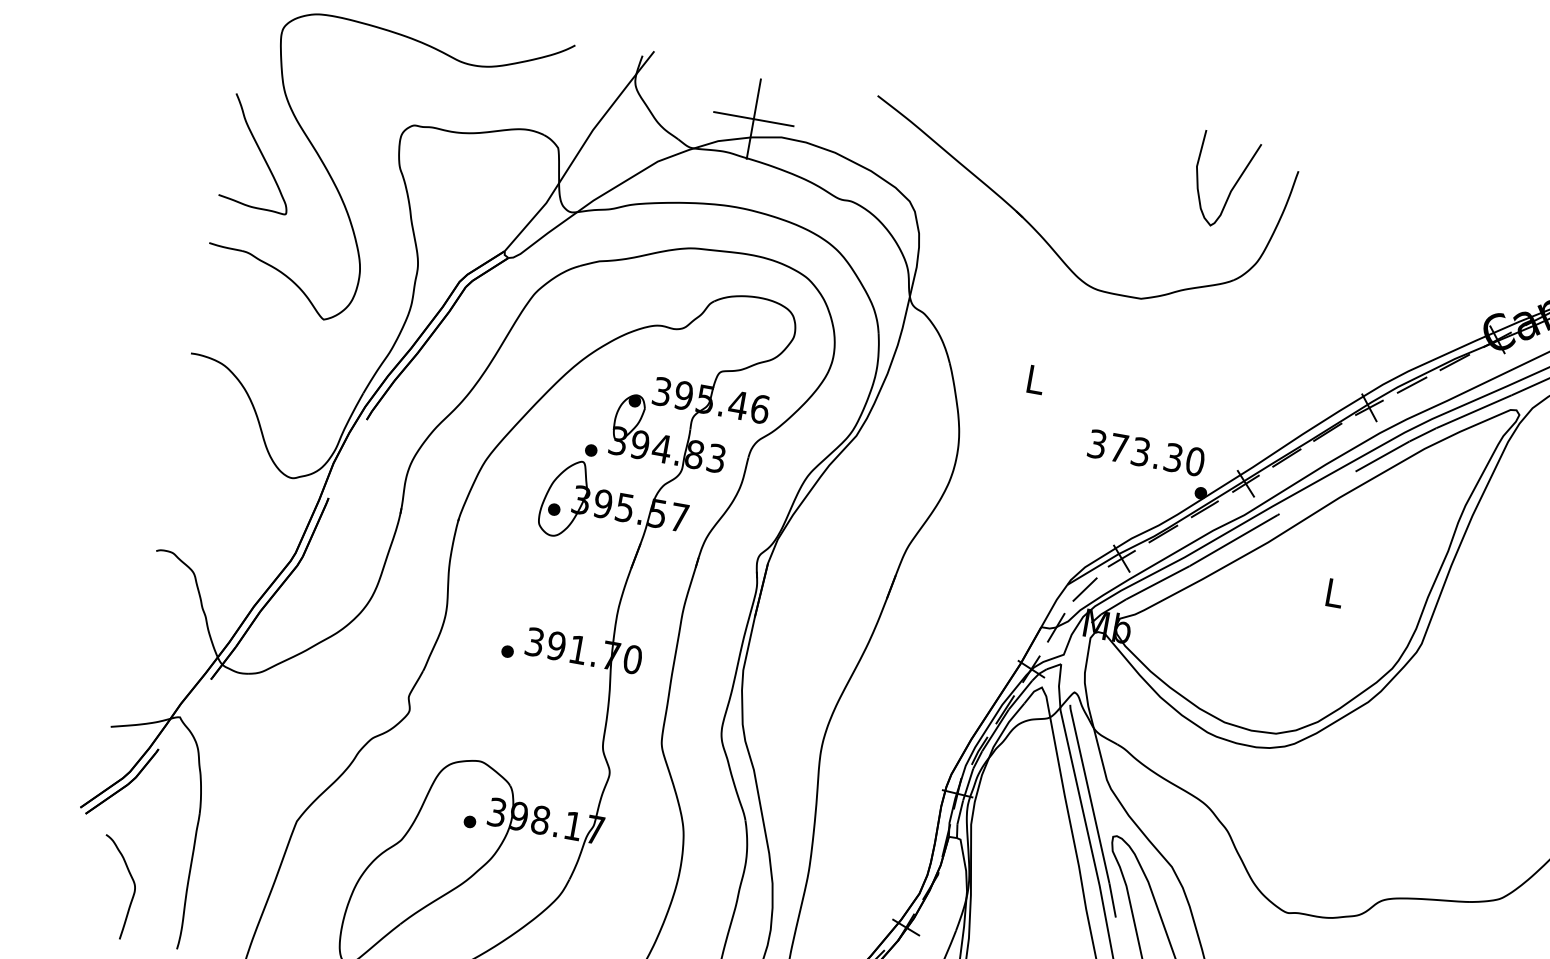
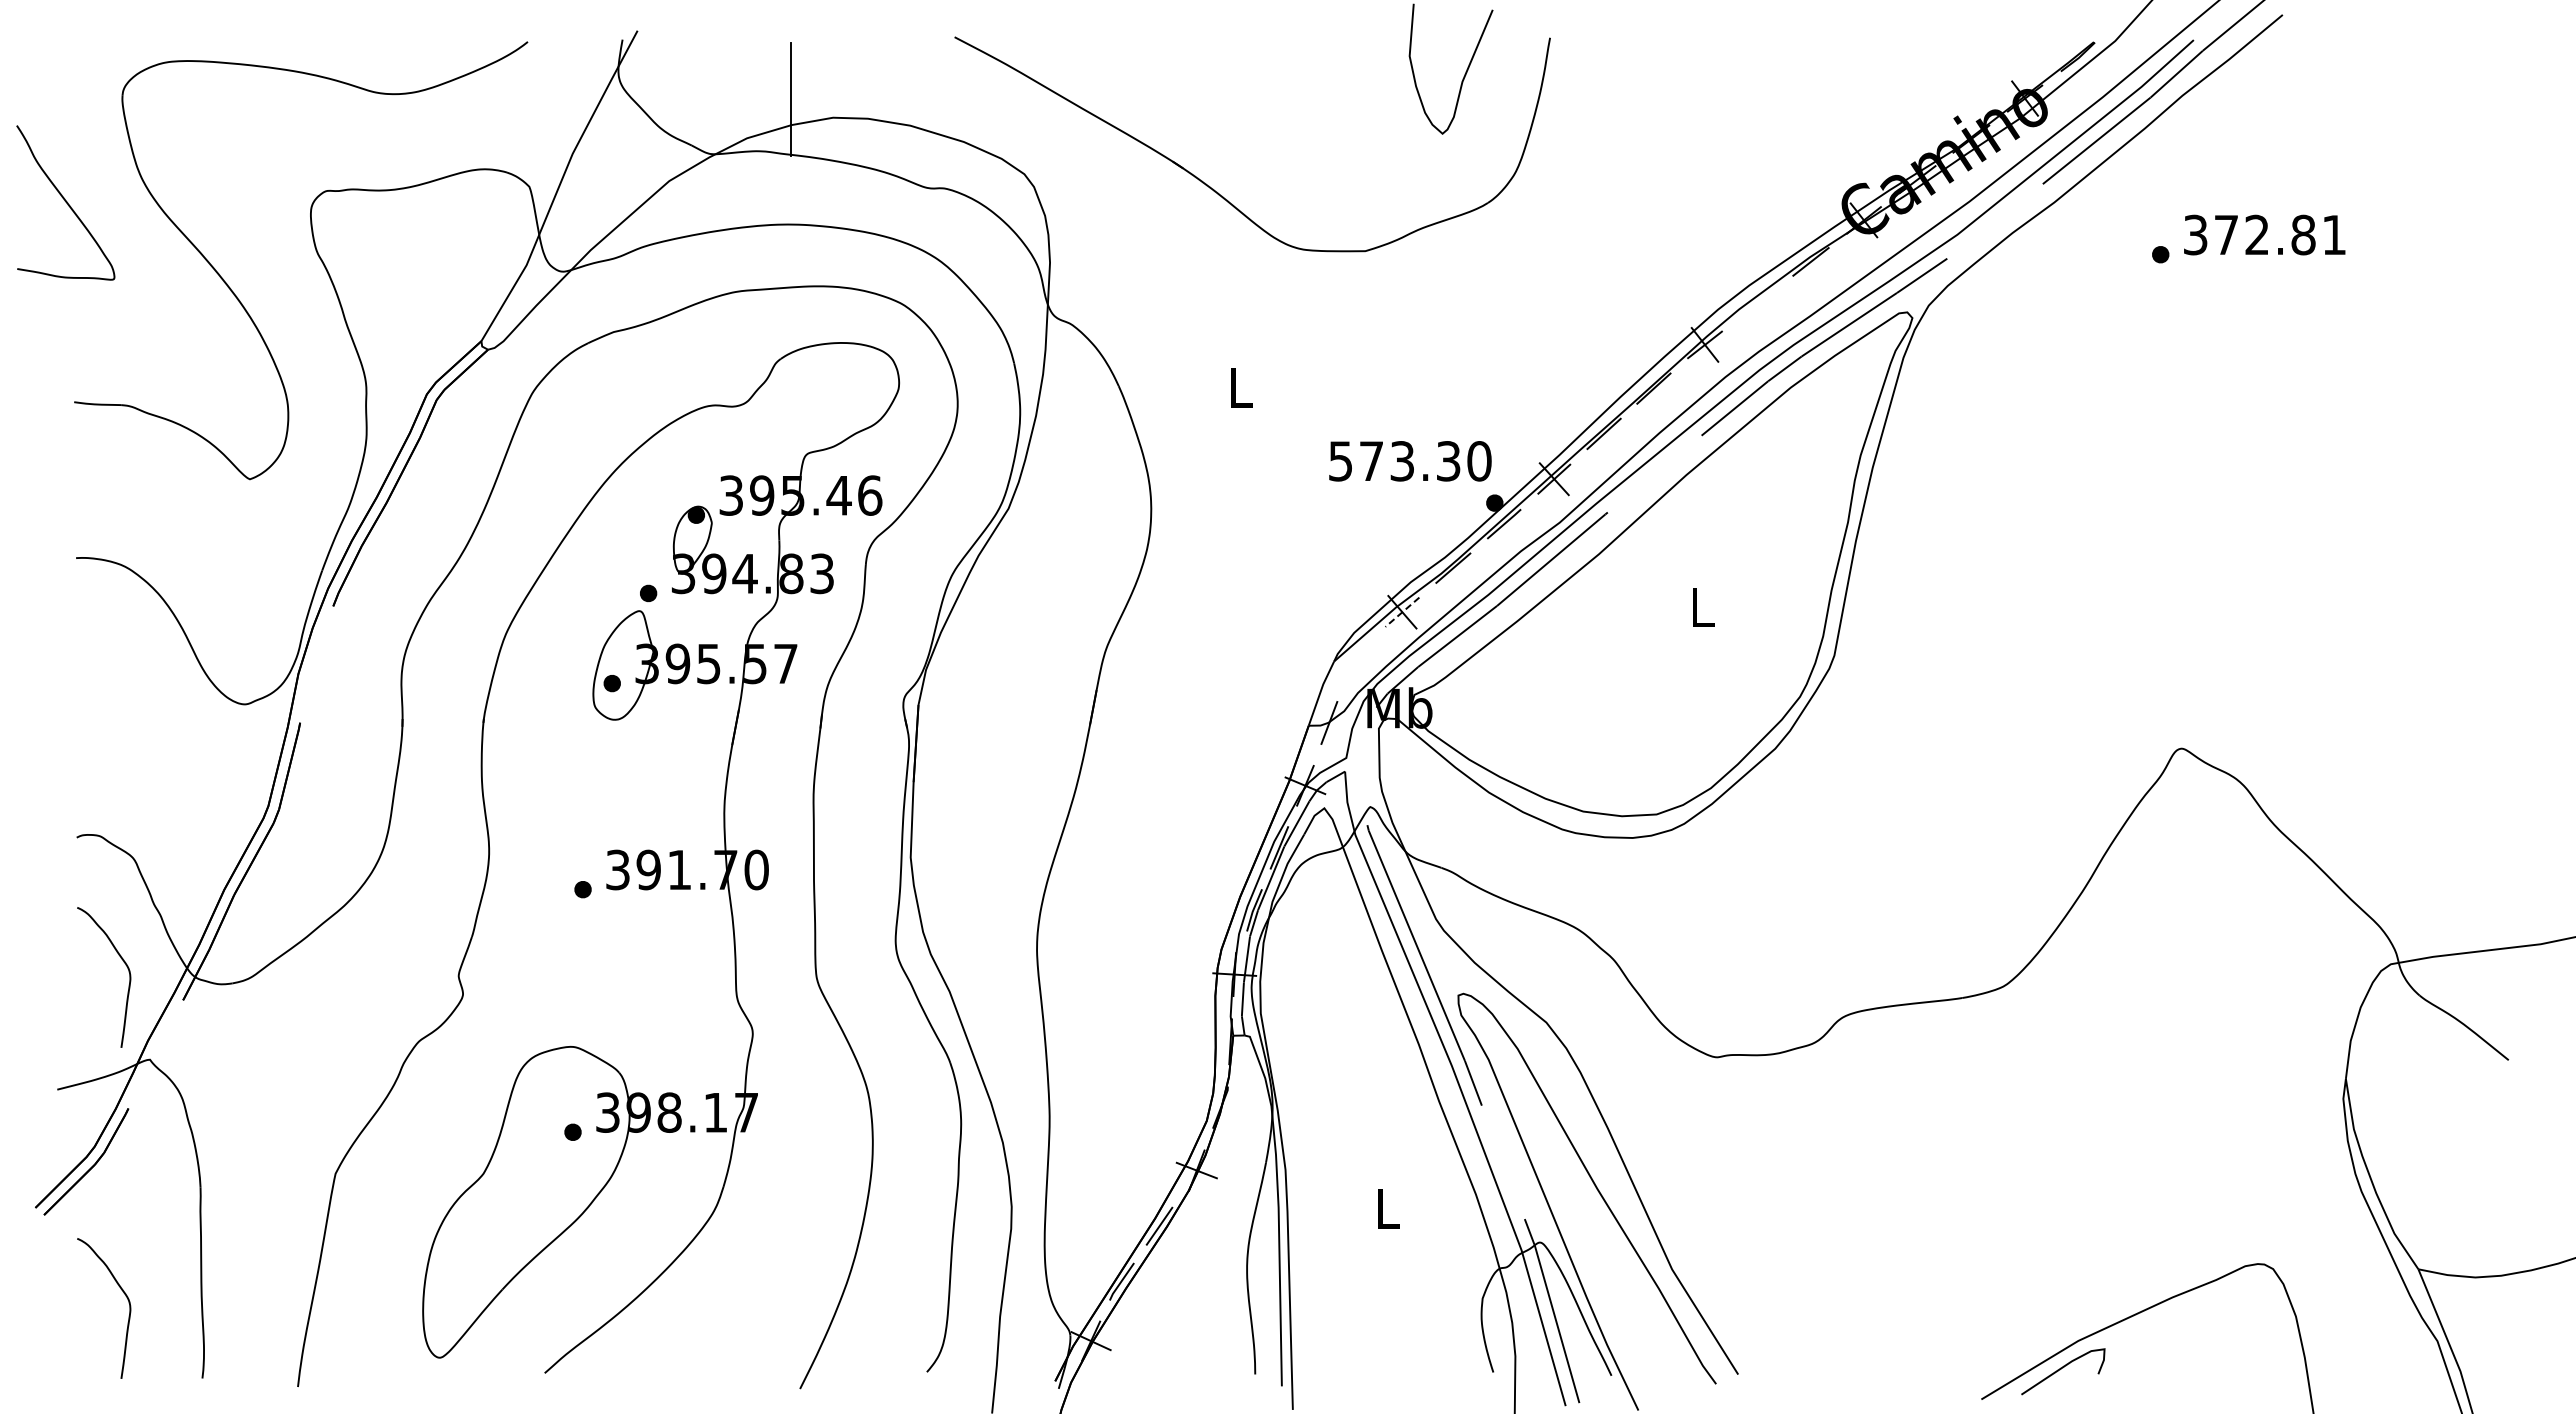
line: (753, 119) -> (790, 99), removed
curve: (261, 153) -> (65, 202), moved
line: (1411, 385) -> (1757, 303), removed
text: (1097, 443) -> (1340, 460), 373.30 -> 573.30
line: (1121, 558) -> (1402, 612), solid -> dashed
line: (1085, 589) -> (1359, 663), removed
curve: (174, 647) -> (125, 965), added

